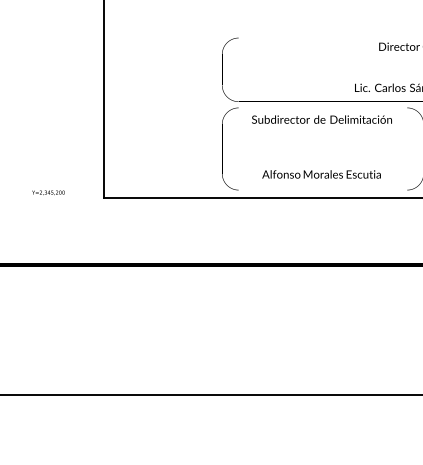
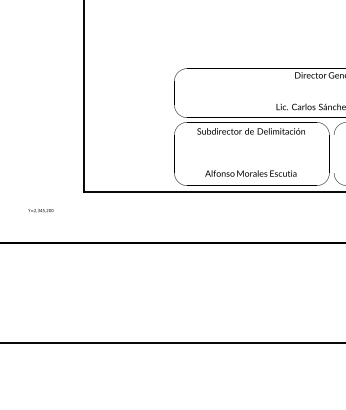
text: (48, 192) -> (40, 210), moved

